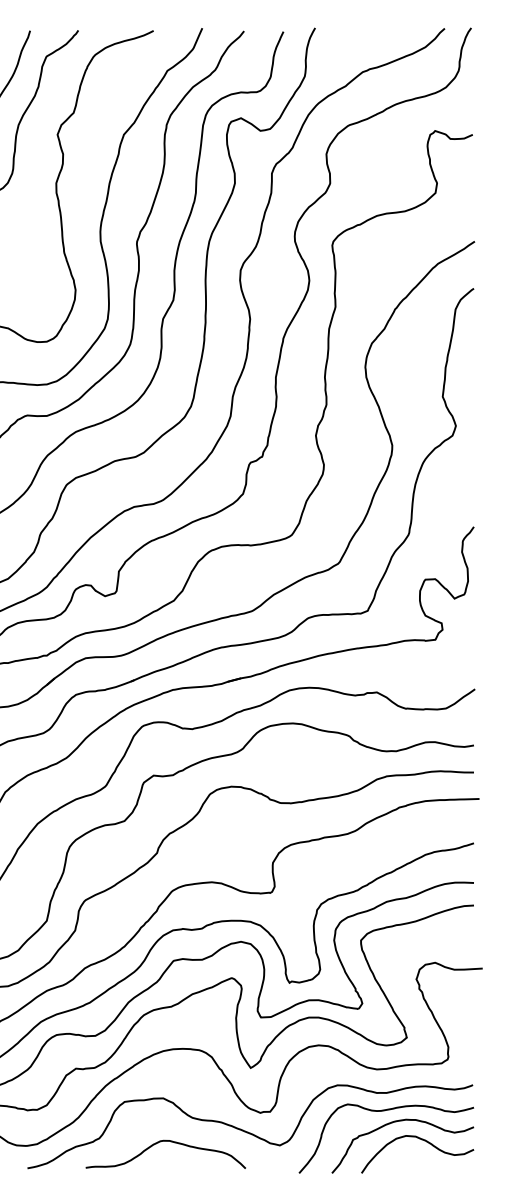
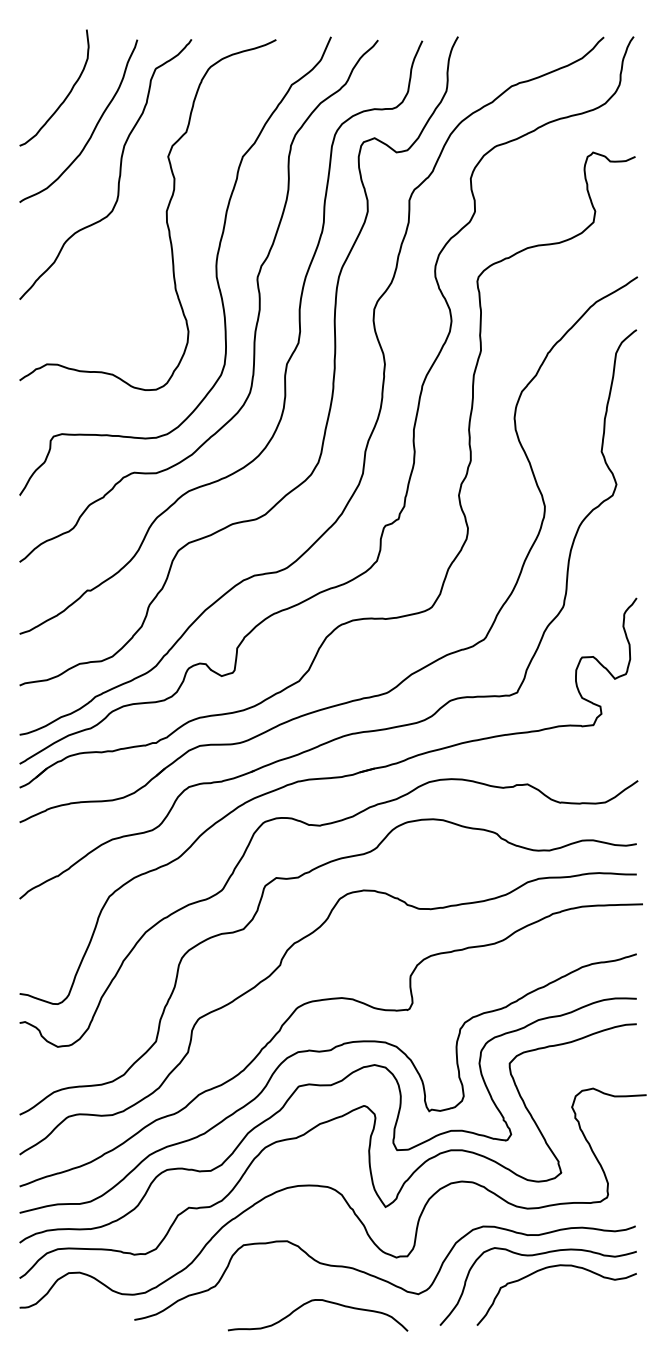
curve: (423, 1141) -> (580, 1289), removed
curve: (161, 1142) -> (313, 1301), moved

